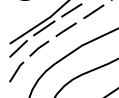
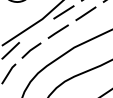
line: (44, 28) -> (36, 30), removed

